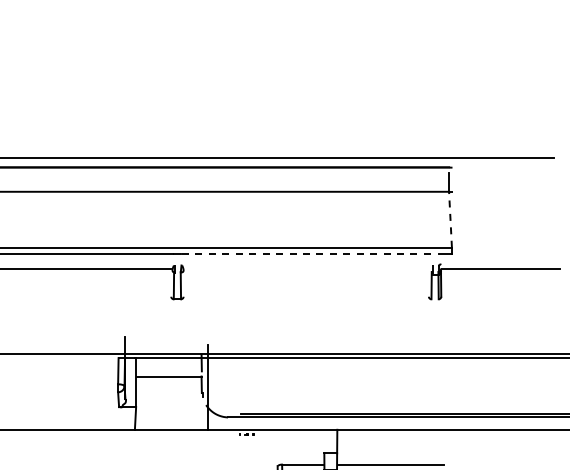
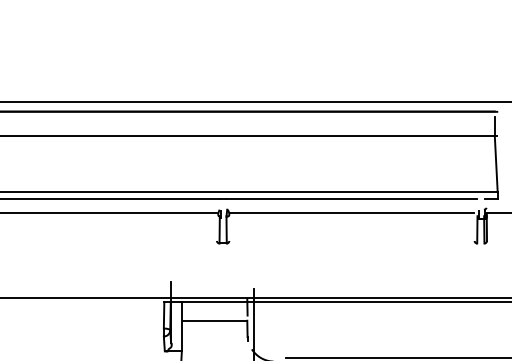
line: (450, 219) -> (496, 163), dashed -> solid
line: (306, 254) -> (352, 198), dashed -> solid
line: (305, 269) -> (351, 213), added

